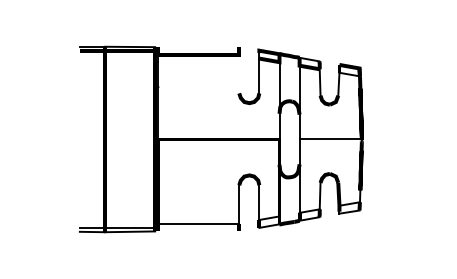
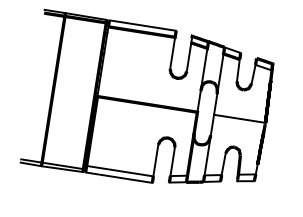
line: (198, 47) -> (142, 25), added
line: (239, 74) -> (172, 53), added
line: (198, 231) -> (118, 177), added

